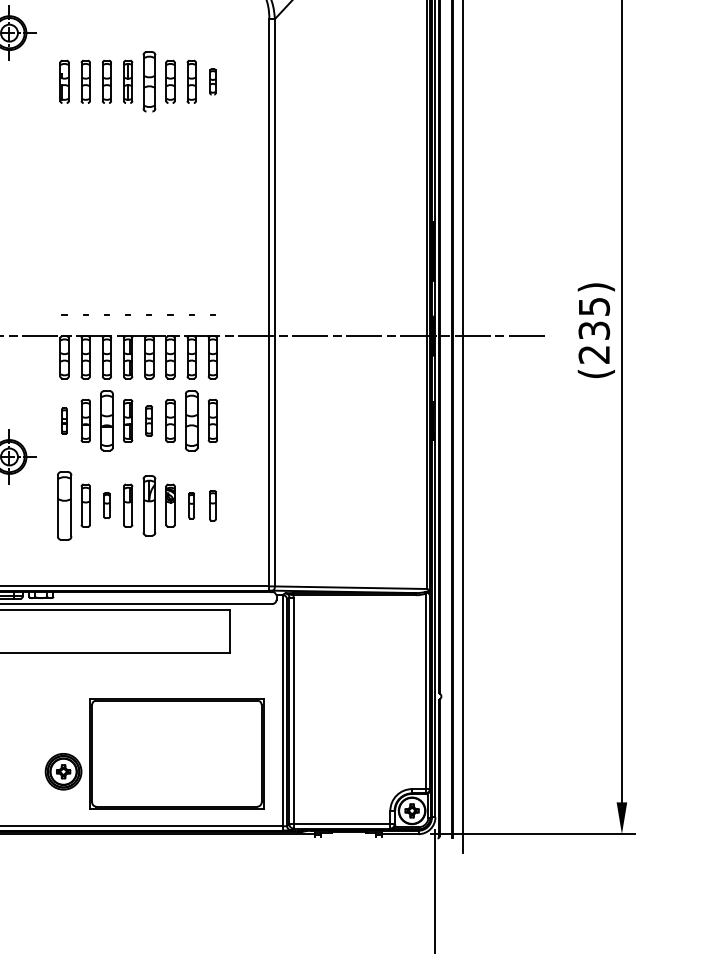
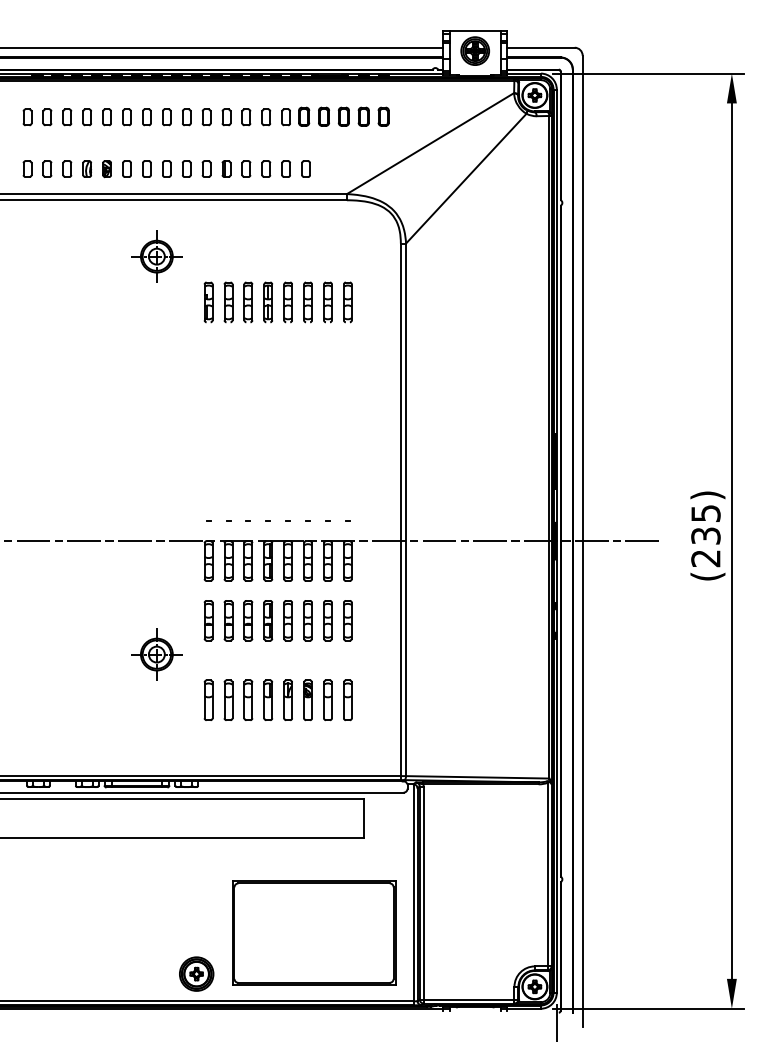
part: (148, 81) -> (287, 302), size x0.71
part: (212, 81) -> (347, 302), size x1.67
part: (64, 420) -> (208, 620), size x1.67
part: (107, 420) -> (248, 620), size x0.71
part: (148, 420) -> (287, 620), size x1.43
part: (191, 420) -> (327, 620), size x0.71
part: (64, 504) -> (208, 699), size x0.62
part: (107, 504) -> (248, 699), size x1.67
part: (148, 504) -> (287, 699), size x0.71
part: (191, 505) -> (327, 700), size x1.67
part: (212, 505) -> (347, 700), size x1.43
part: (63, 771) -> (196, 973), moved

